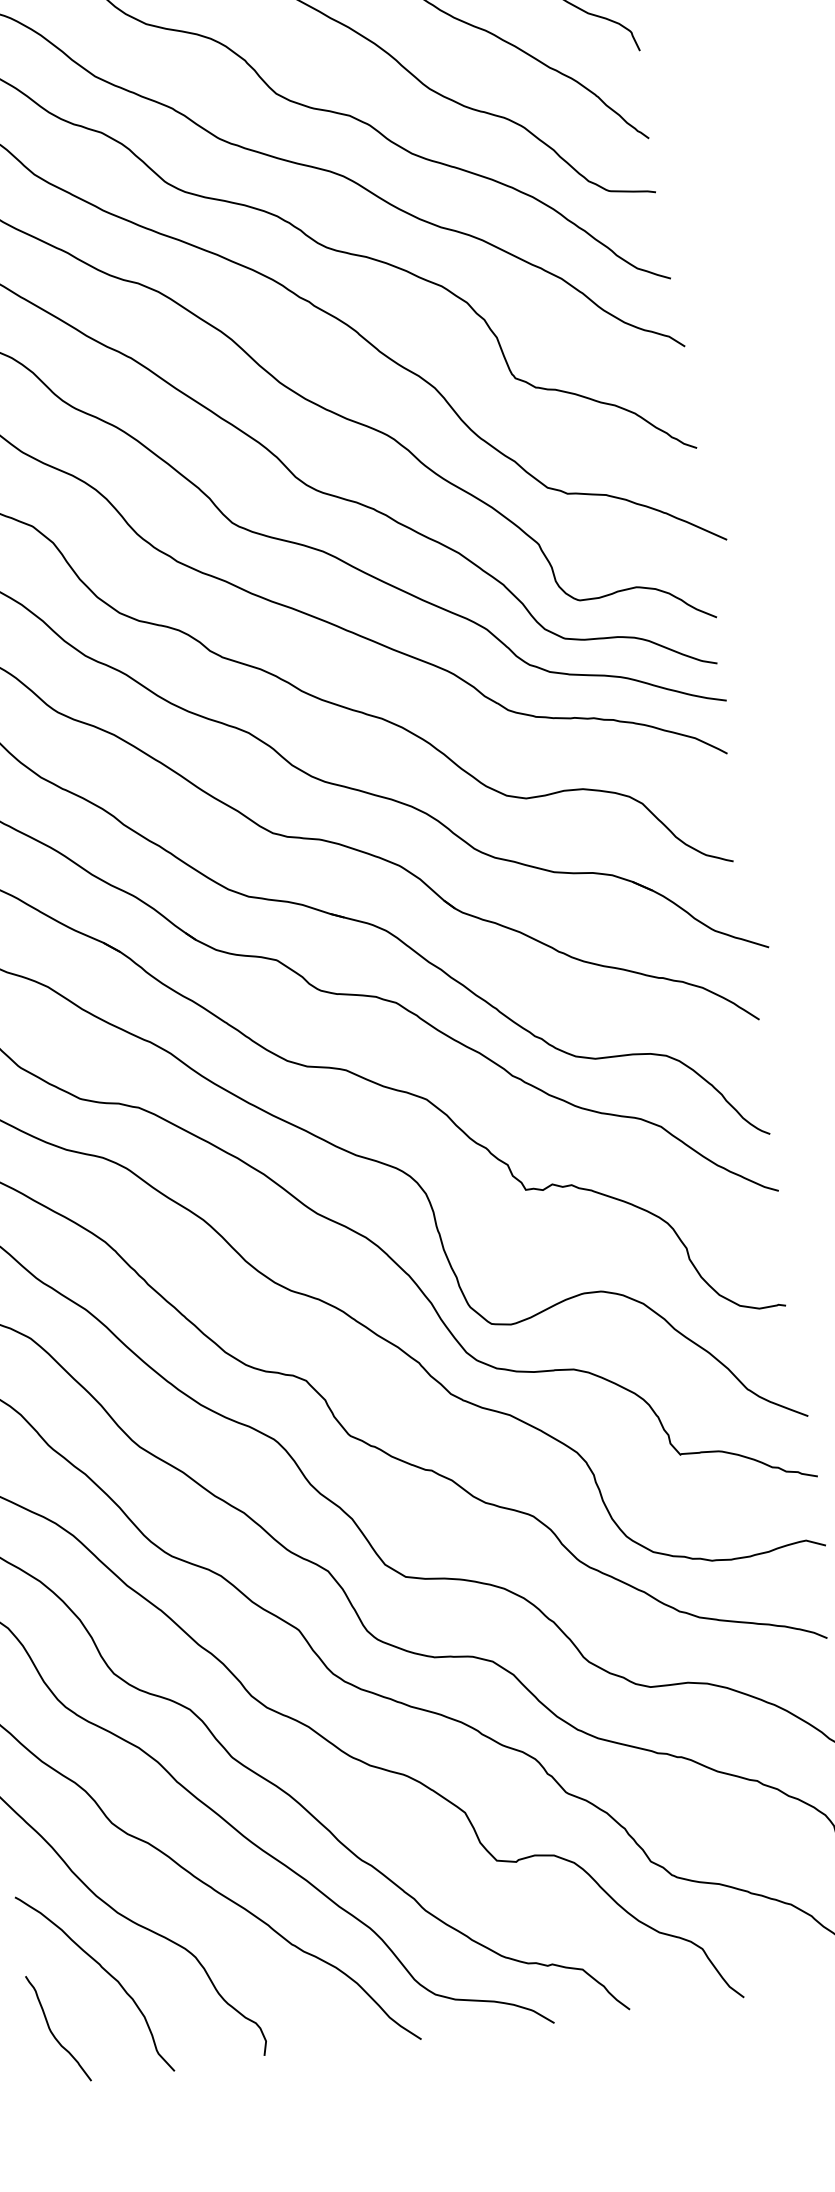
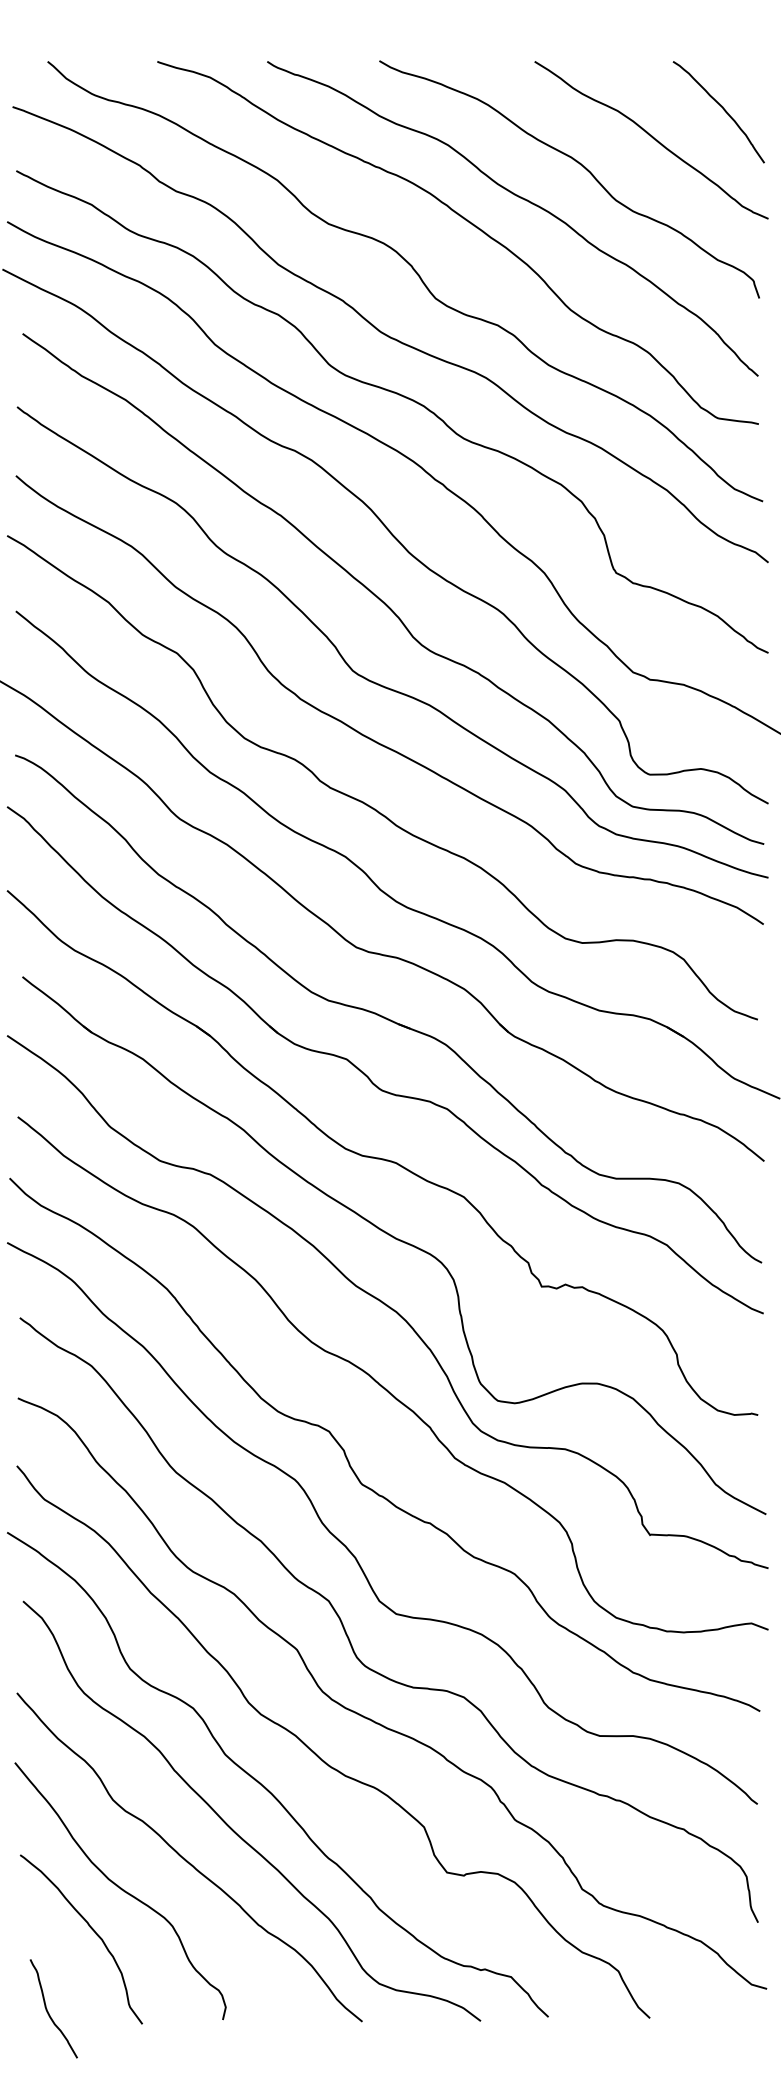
curve: (52, 2032) -> (48, 2011), moved

